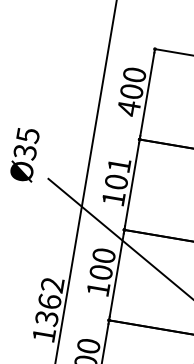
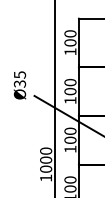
text: (129, 107) -> (70, 51), 400 -> 100
text: (119, 165) -> (70, 82), 101 -> 100
text: (50, 300) -> (46, 159), 1362 -> 1000

